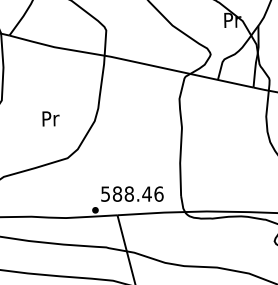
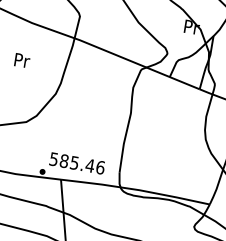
text: (50, 118) -> (21, 60), moved
text: (128, 193) -> (74, 162), 588.46 -> 585.46

